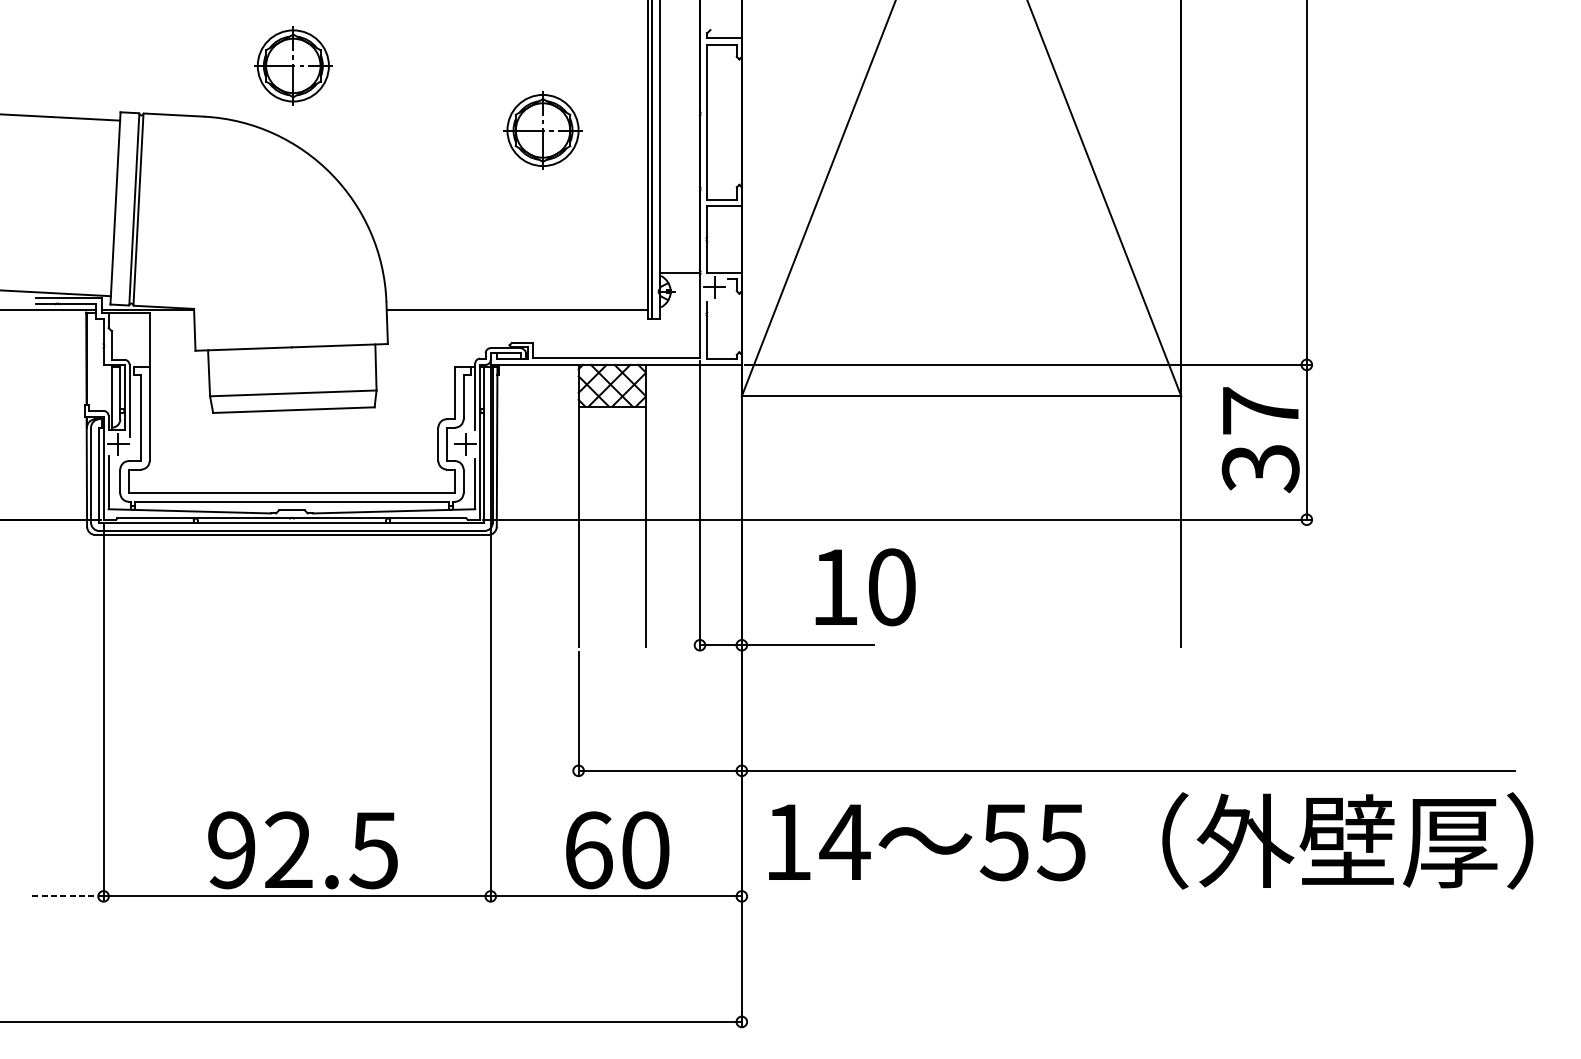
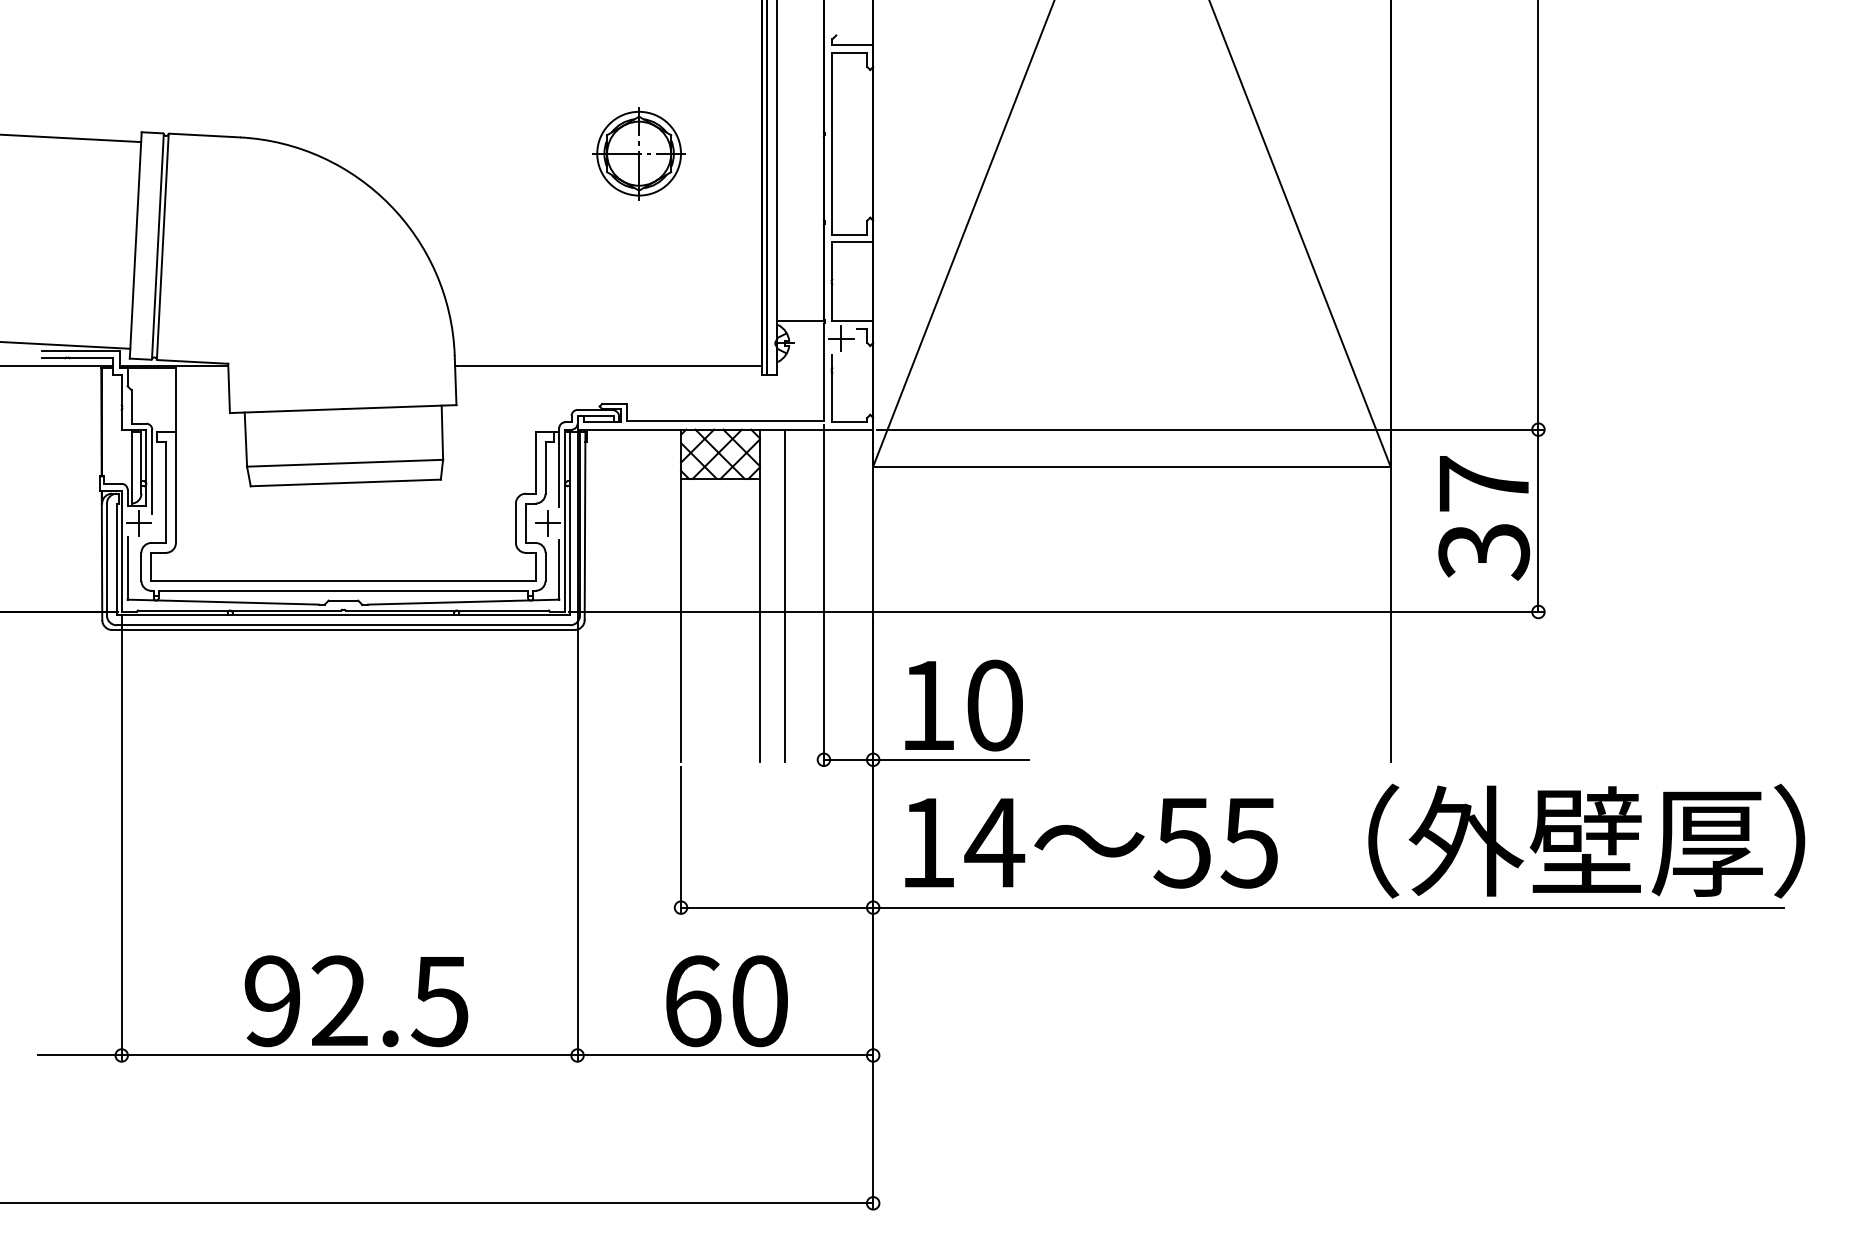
part: (292, 65) -> (344, 77), removed
line: (666, 505) -> (784, 595), added
text: (865, 587) -> (963, 705), moved
text: (1151, 840) -> (1355, 840), moved
line: (67, 896) -> (79, 1055), dashed -> solid

